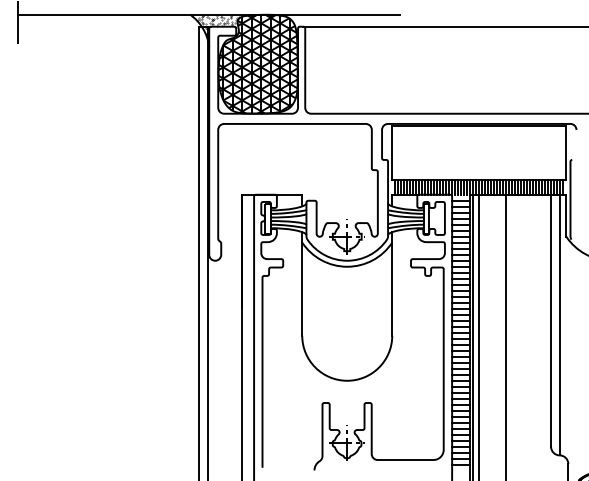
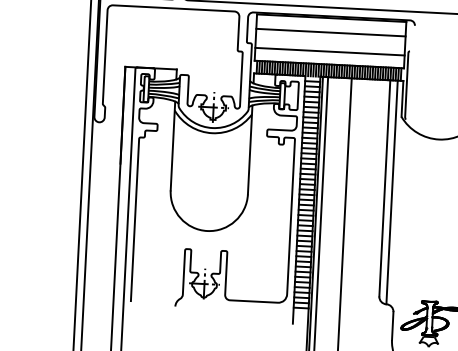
line: (479, 142) -> (331, 32), added
line: (479, 165) -> (330, 52), added

